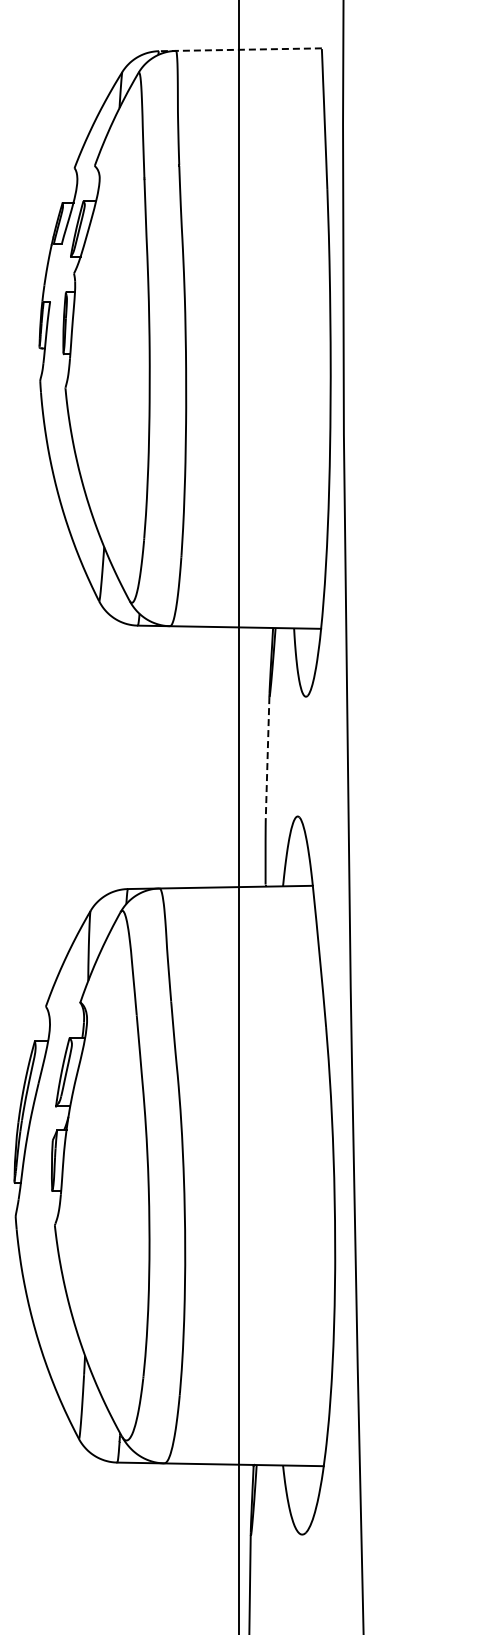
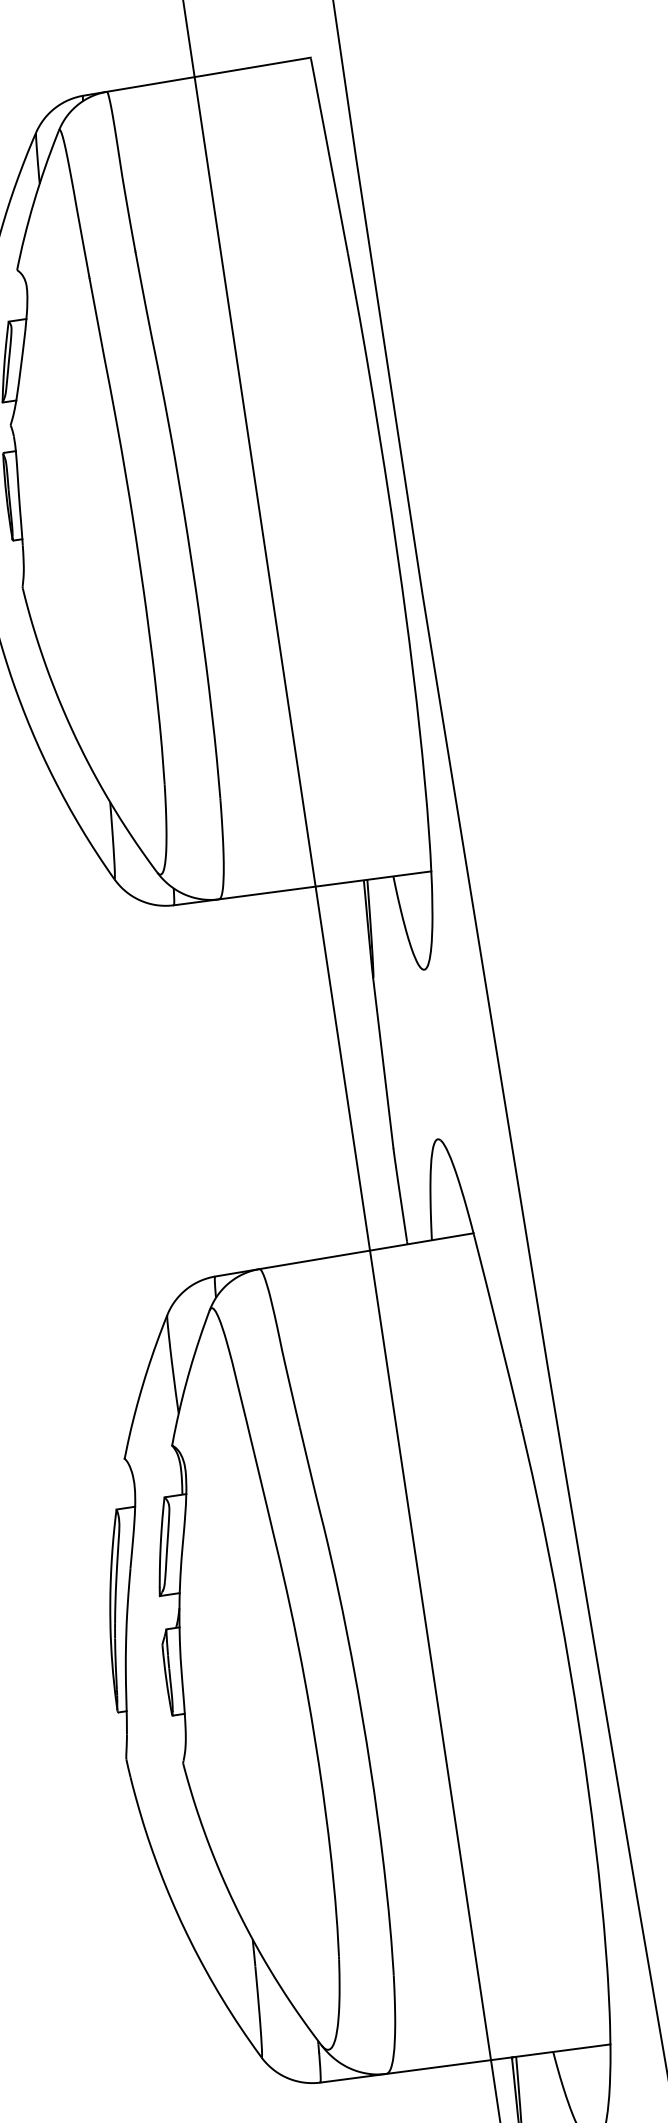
line: (239, 49) -> (195, 76), dashed -> solid
line: (267, 757) -> (383, 1062), dashed -> solid

